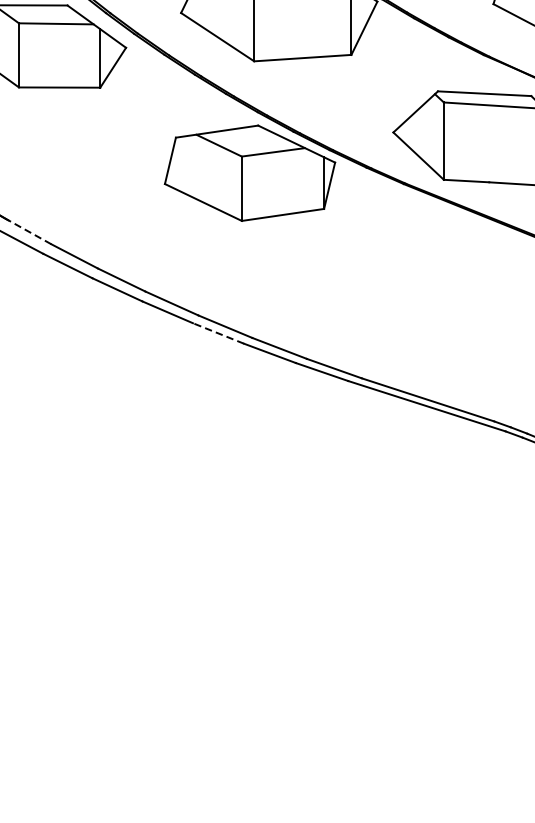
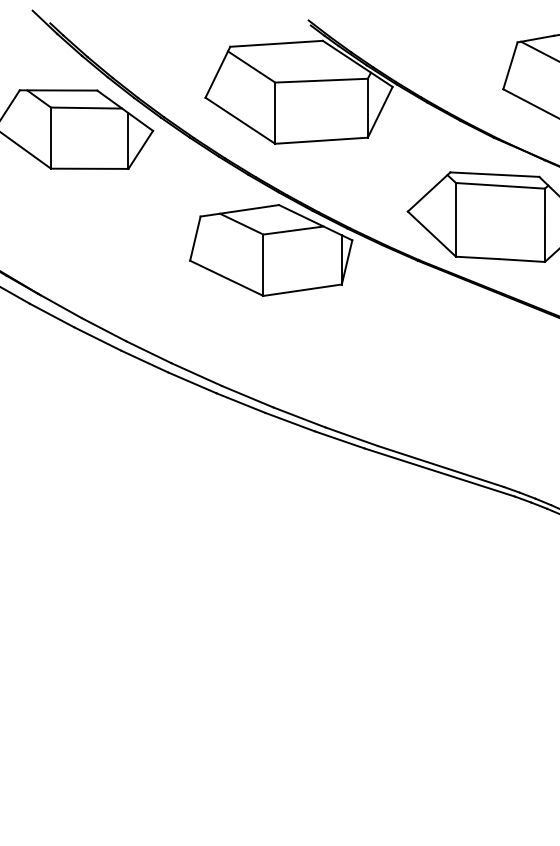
line: (27, 230) -> (59, 305), dashed -> solid
line: (217, 333) -> (240, 403), dashed -> solid

